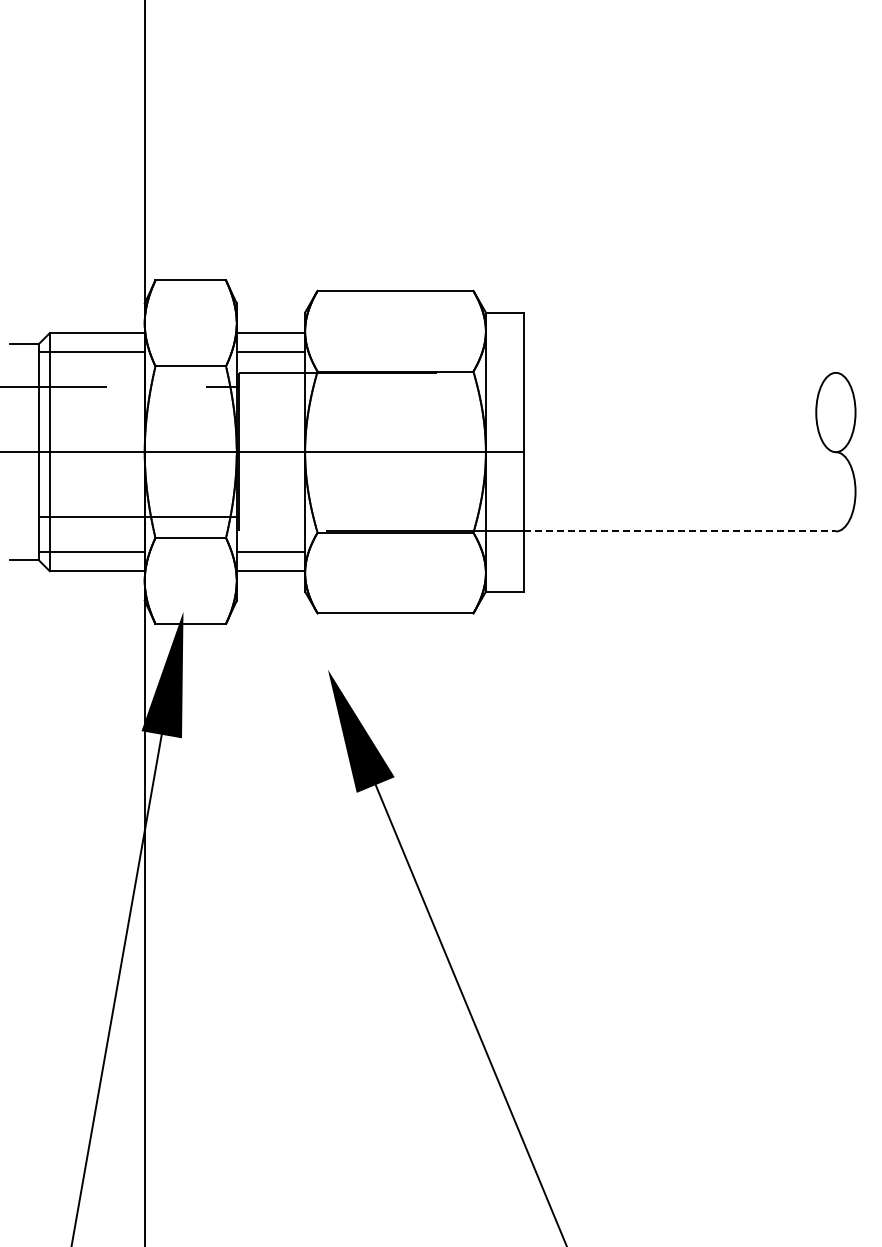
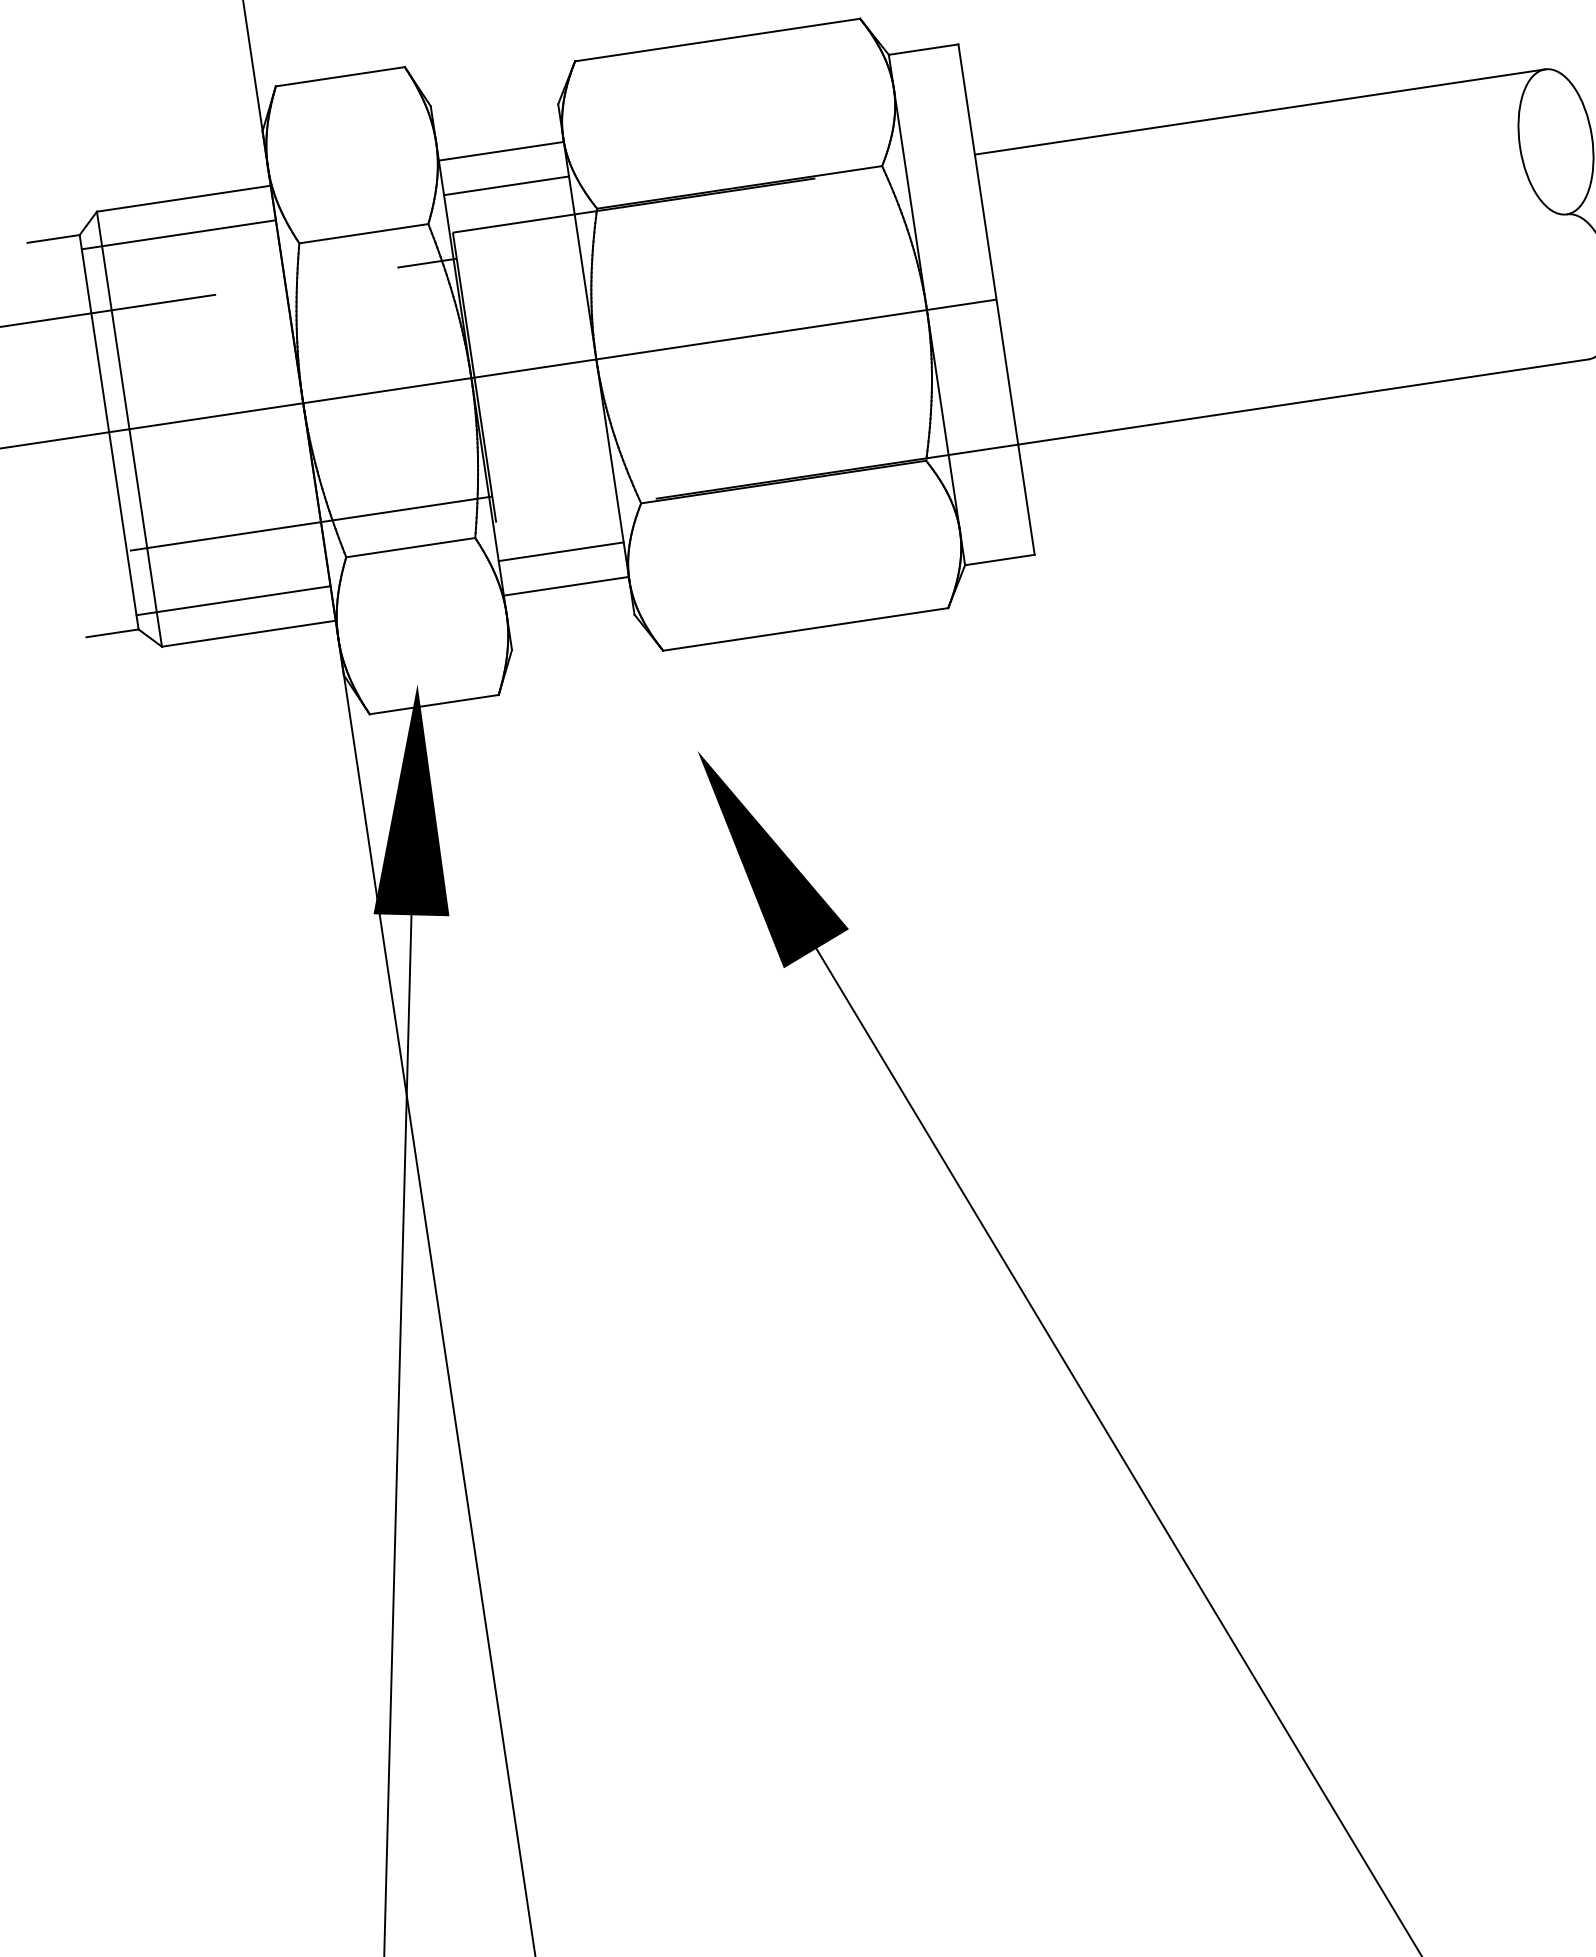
line: (679, 372) -> (1259, 111), added
line: (679, 531) -> (1302, 402), dashed -> solid

